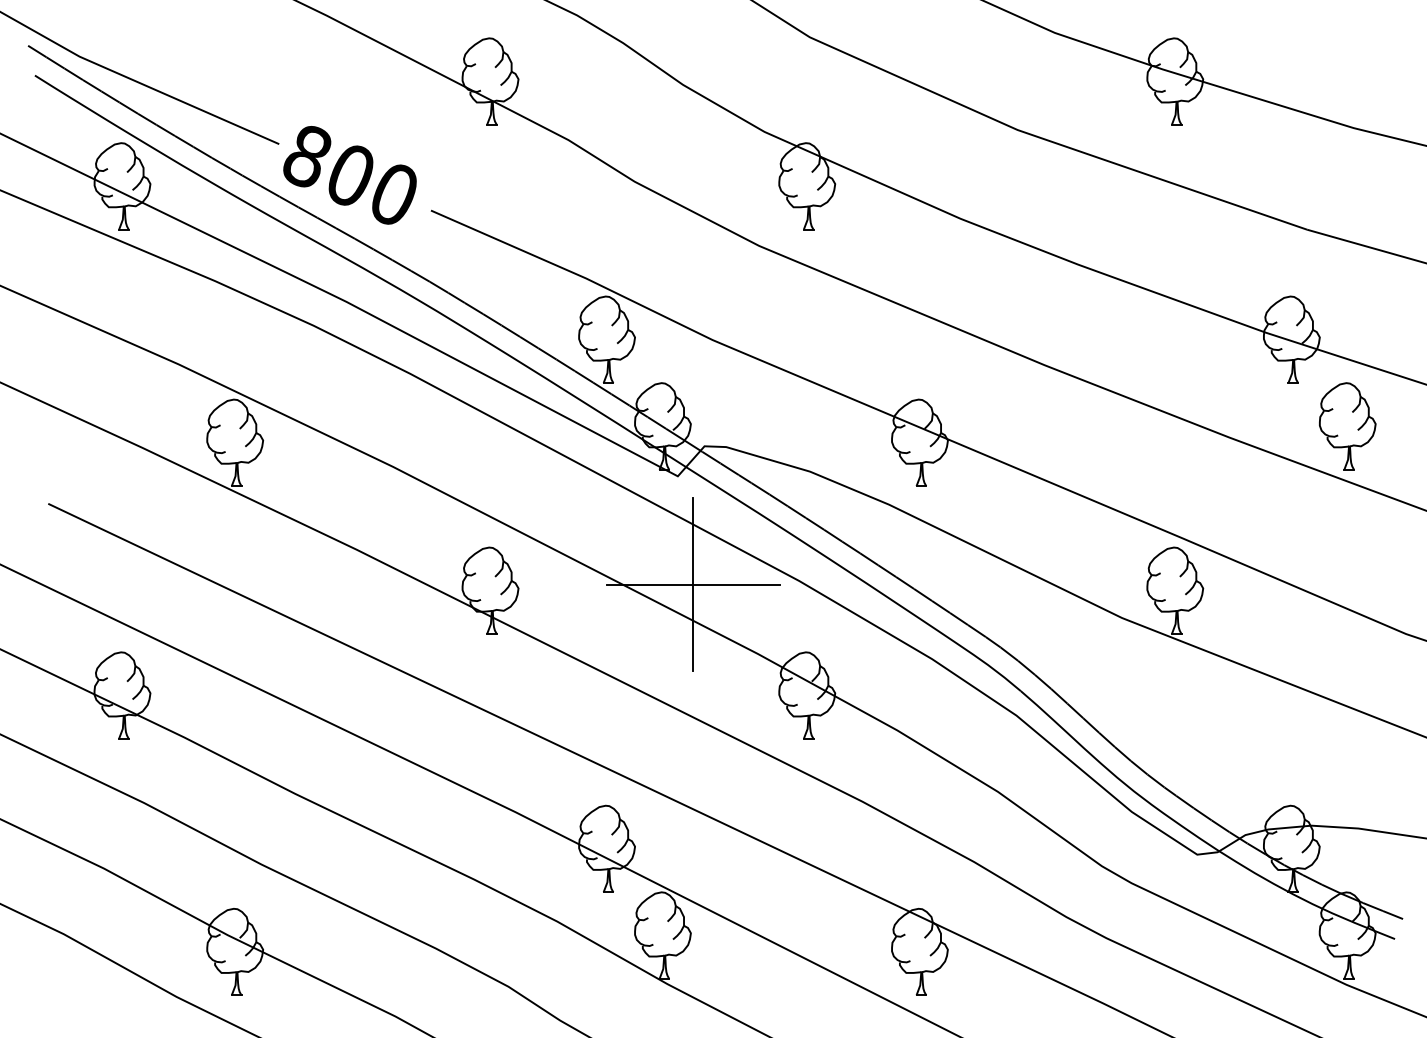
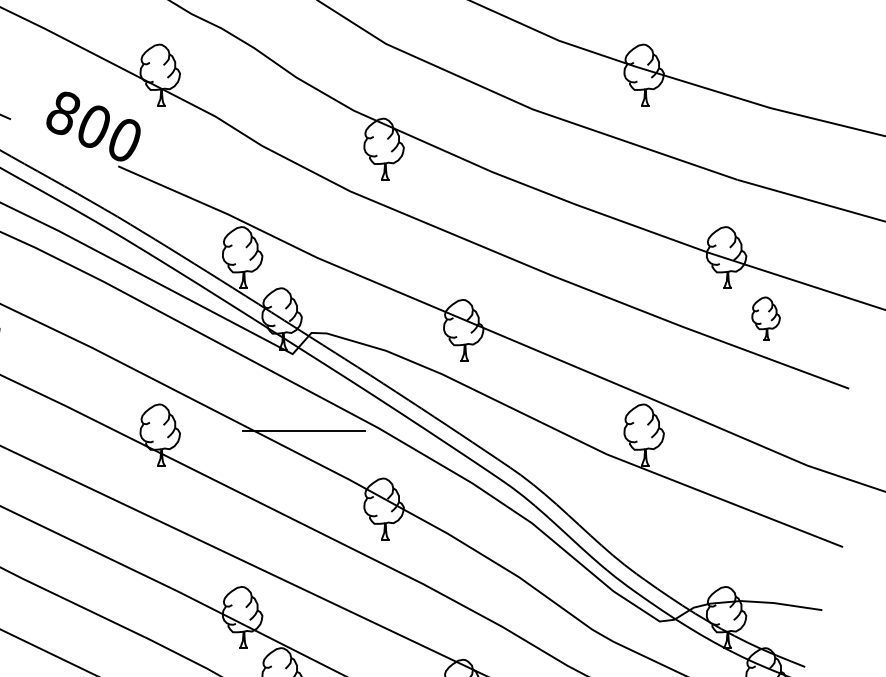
text: (349, 175) -> (93, 126), moved
part: (1347, 426) -> (765, 318), size x0.7
line: (693, 584) -> (303, 430), removed

